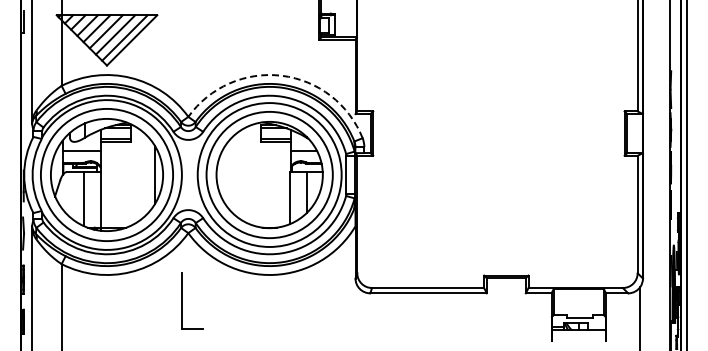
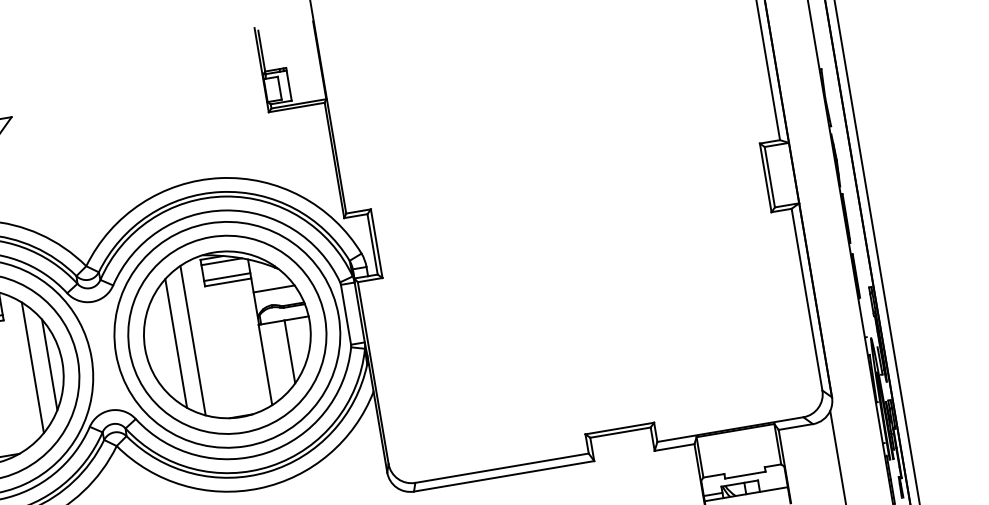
arc: (281, 75) -> (219, 177), dashed -> solid
line: (143, 174) -> (31, 367), added
line: (236, 174) -> (175, 342), added
line: (247, 174) -> (192, 339), added

